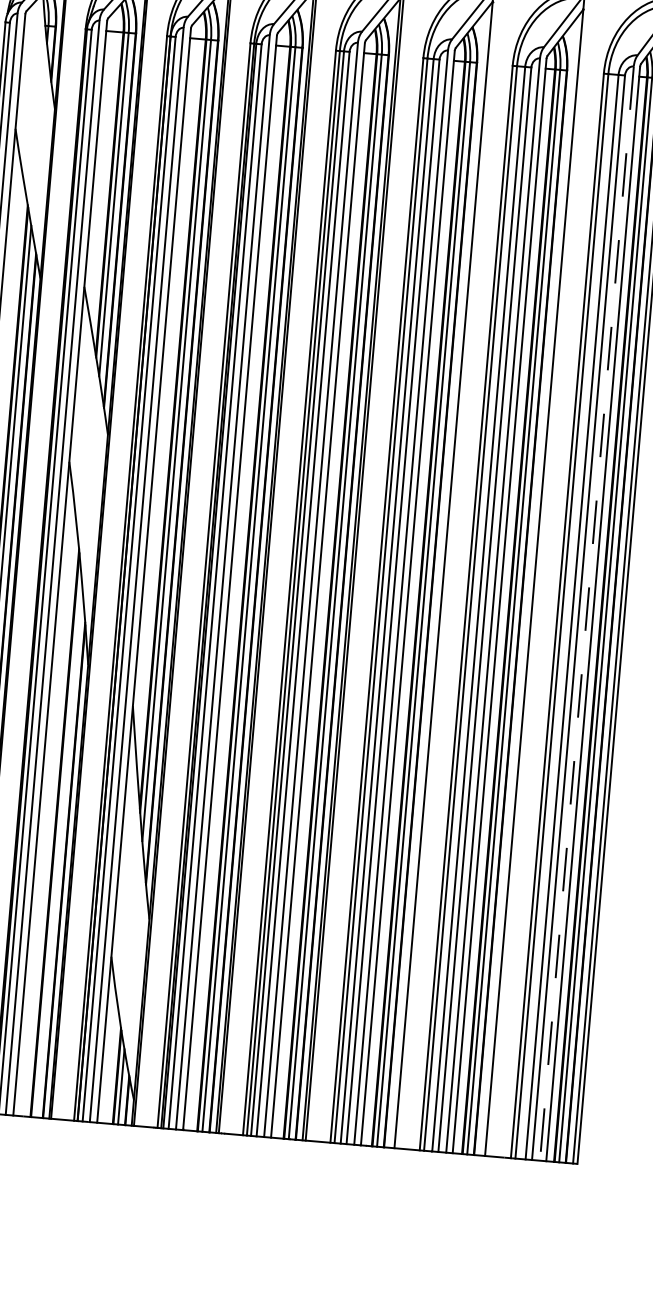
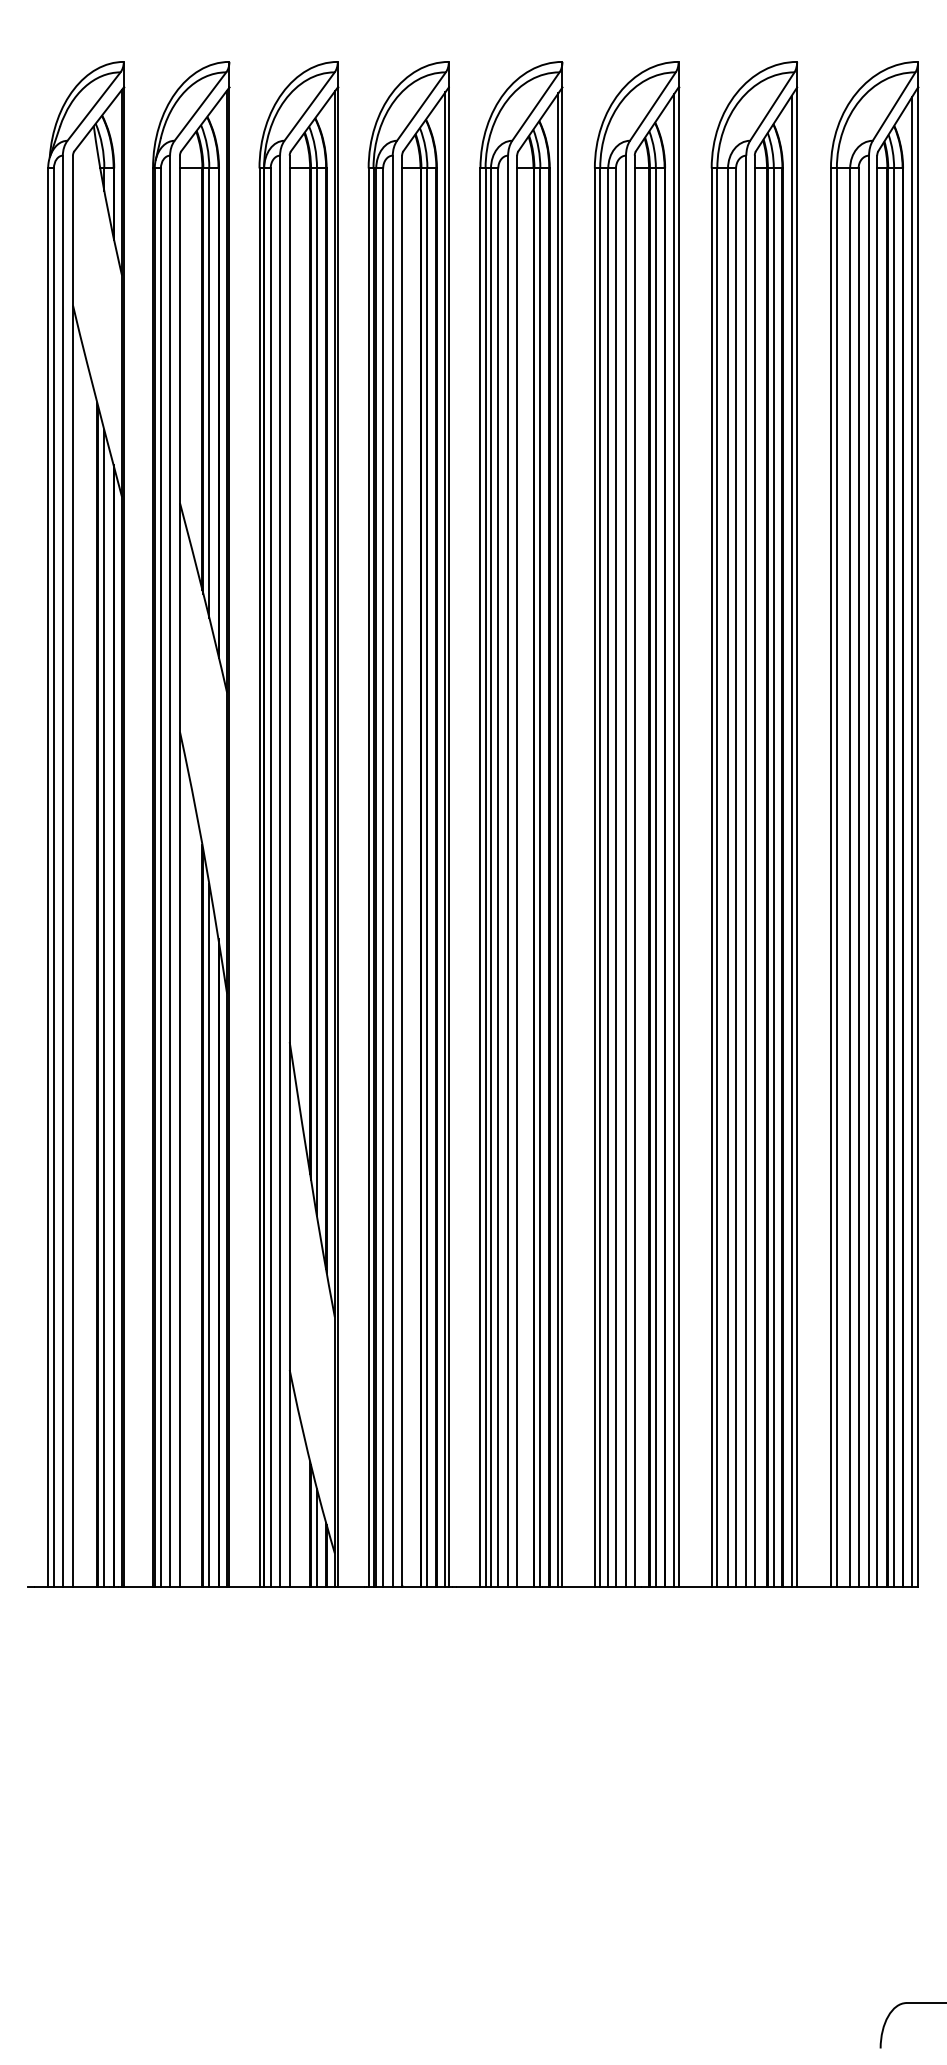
line: (439, 577) -> (673, 840), added
line: (529, 585) -> (791, 841), added
line: (587, 613) -> (869, 871), dashed -> solid
line: (58, 848) -> (209, 1235), added

